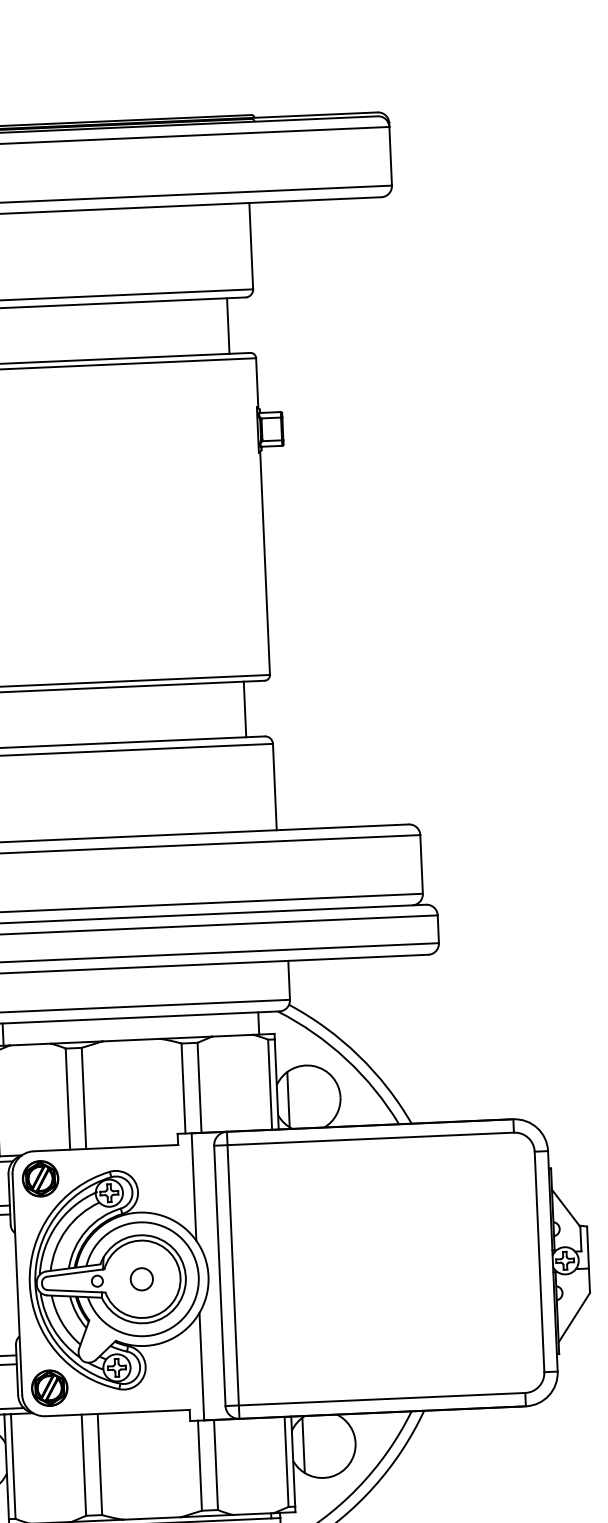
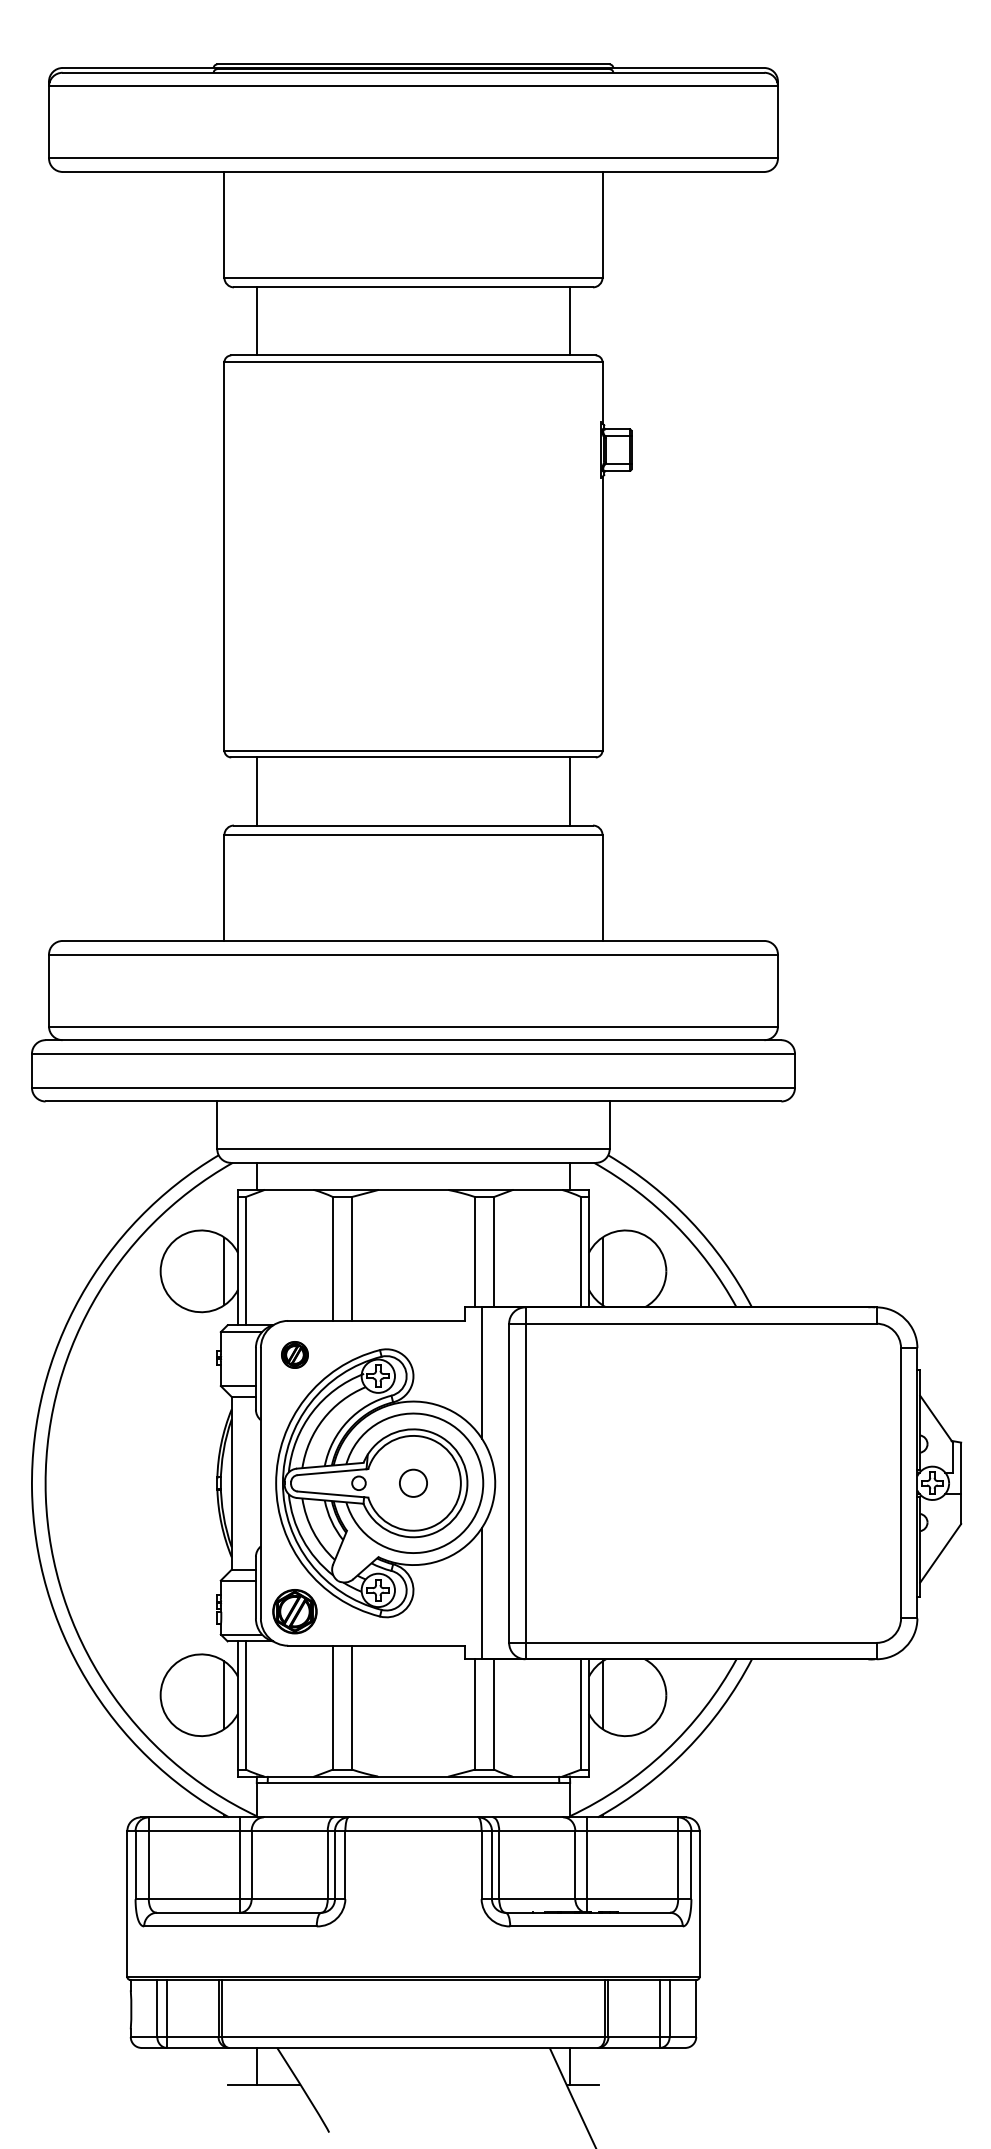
part: (40, 1178) -> (294, 1354), size x0.6

